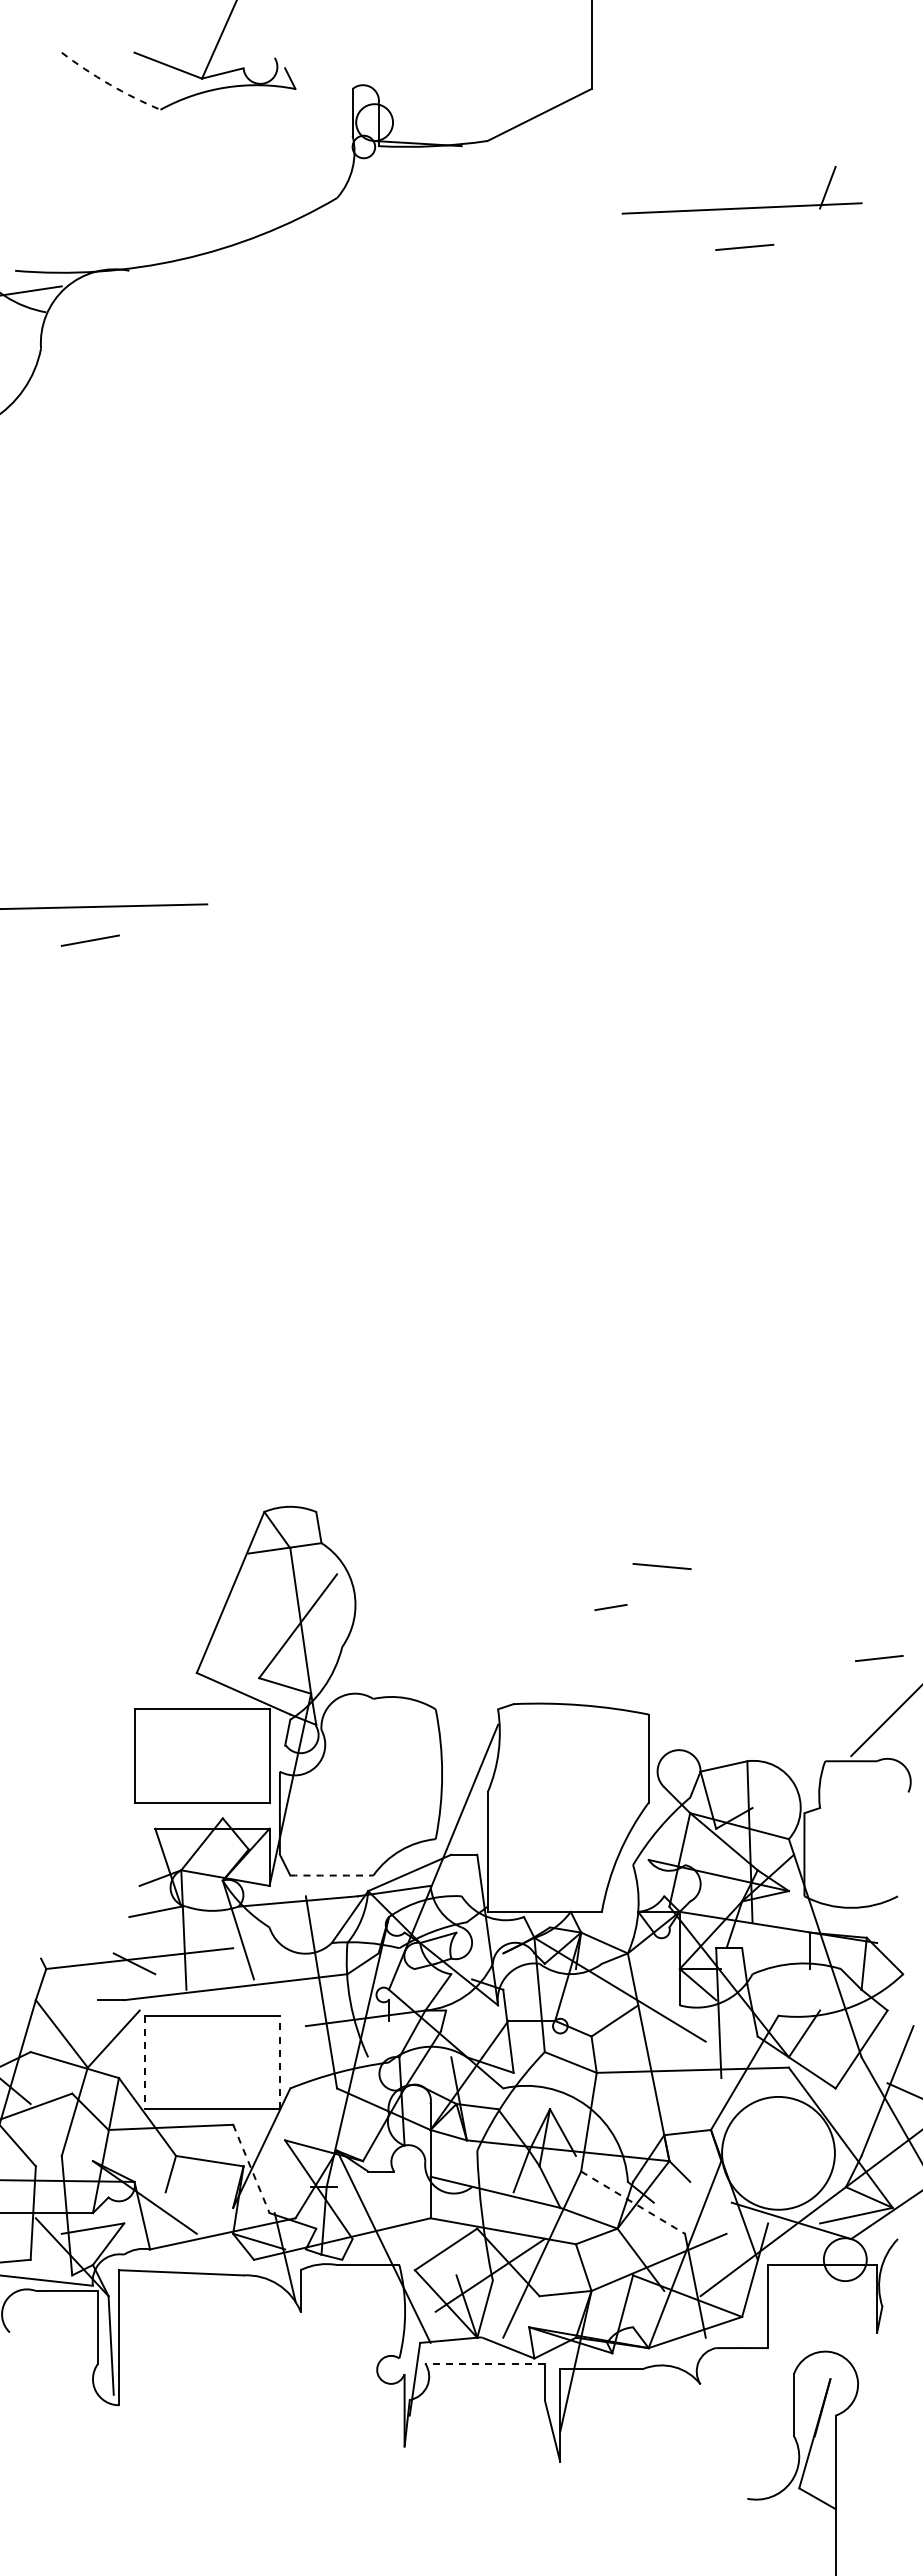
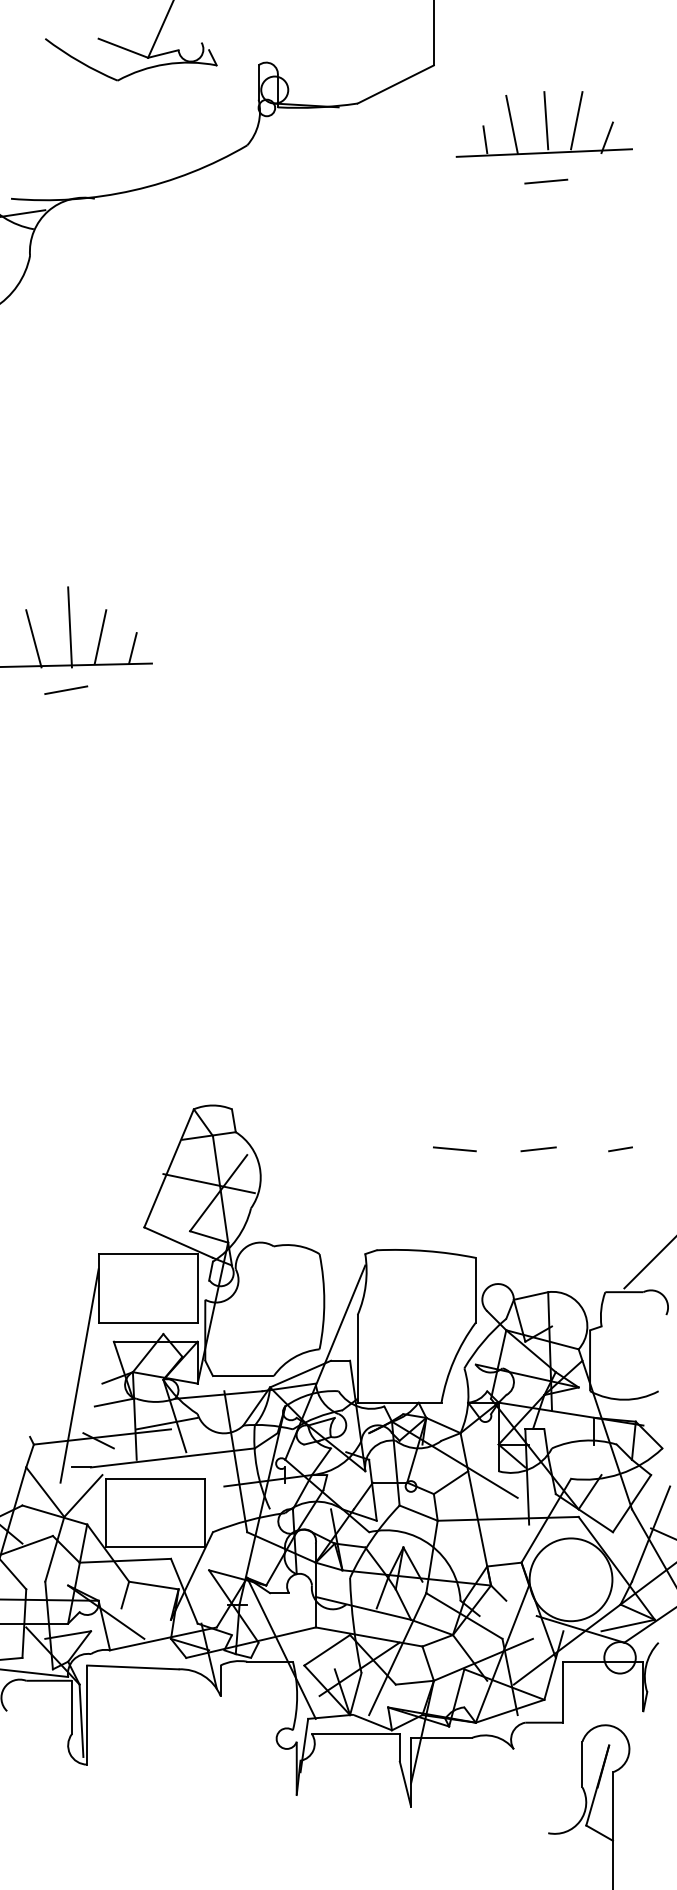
arc: (109, 84) -> (80, 62), dashed -> solid
line: (744, 164) -> (546, 120), added
line: (786, 164) -> (576, 120), added
line: (697, 169) -> (511, 124), added
line: (661, 190) -> (485, 139), added
line: (95, 854) -> (70, 626), added
line: (136, 867) -> (100, 636), added
line: (45, 870) -> (33, 638), added
line: (181, 883) -> (133, 648), added
line: (661, 1566) -> (454, 1149), moved
line: (610, 1607) -> (620, 1149), moved
line: (284, 1613) -> (208, 1183), added
line: (879, 1658) -> (538, 1149), moved
line: (108, 1875) -> (79, 1375), added
arc: (331, 1875) -> (243, 1375), dashed -> solid
line: (227, 1940) -> (166, 1423), added
line: (144, 2062) -> (105, 1513), dashed -> solid
line: (279, 2062) -> (204, 1513), dashed -> solid
line: (251, 2168) -> (184, 1590), dashed -> solid
line: (633, 2202) -> (464, 1615), dashed -> solid
line: (485, 2363) -> (356, 1733), dashed -> solid

